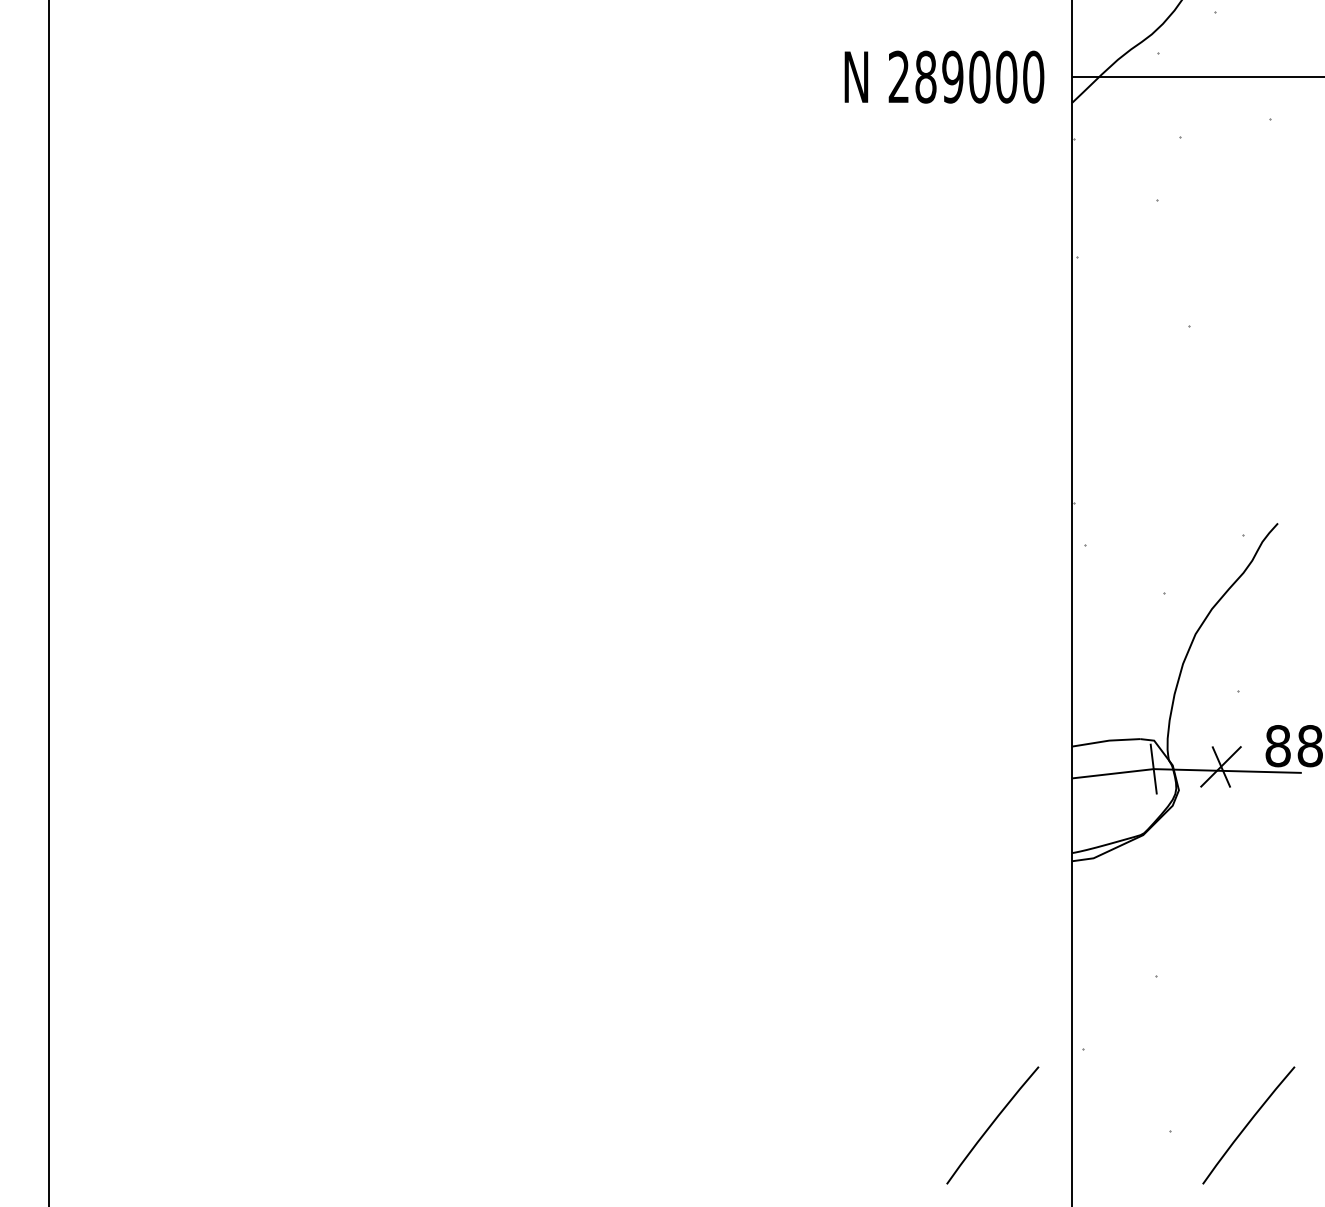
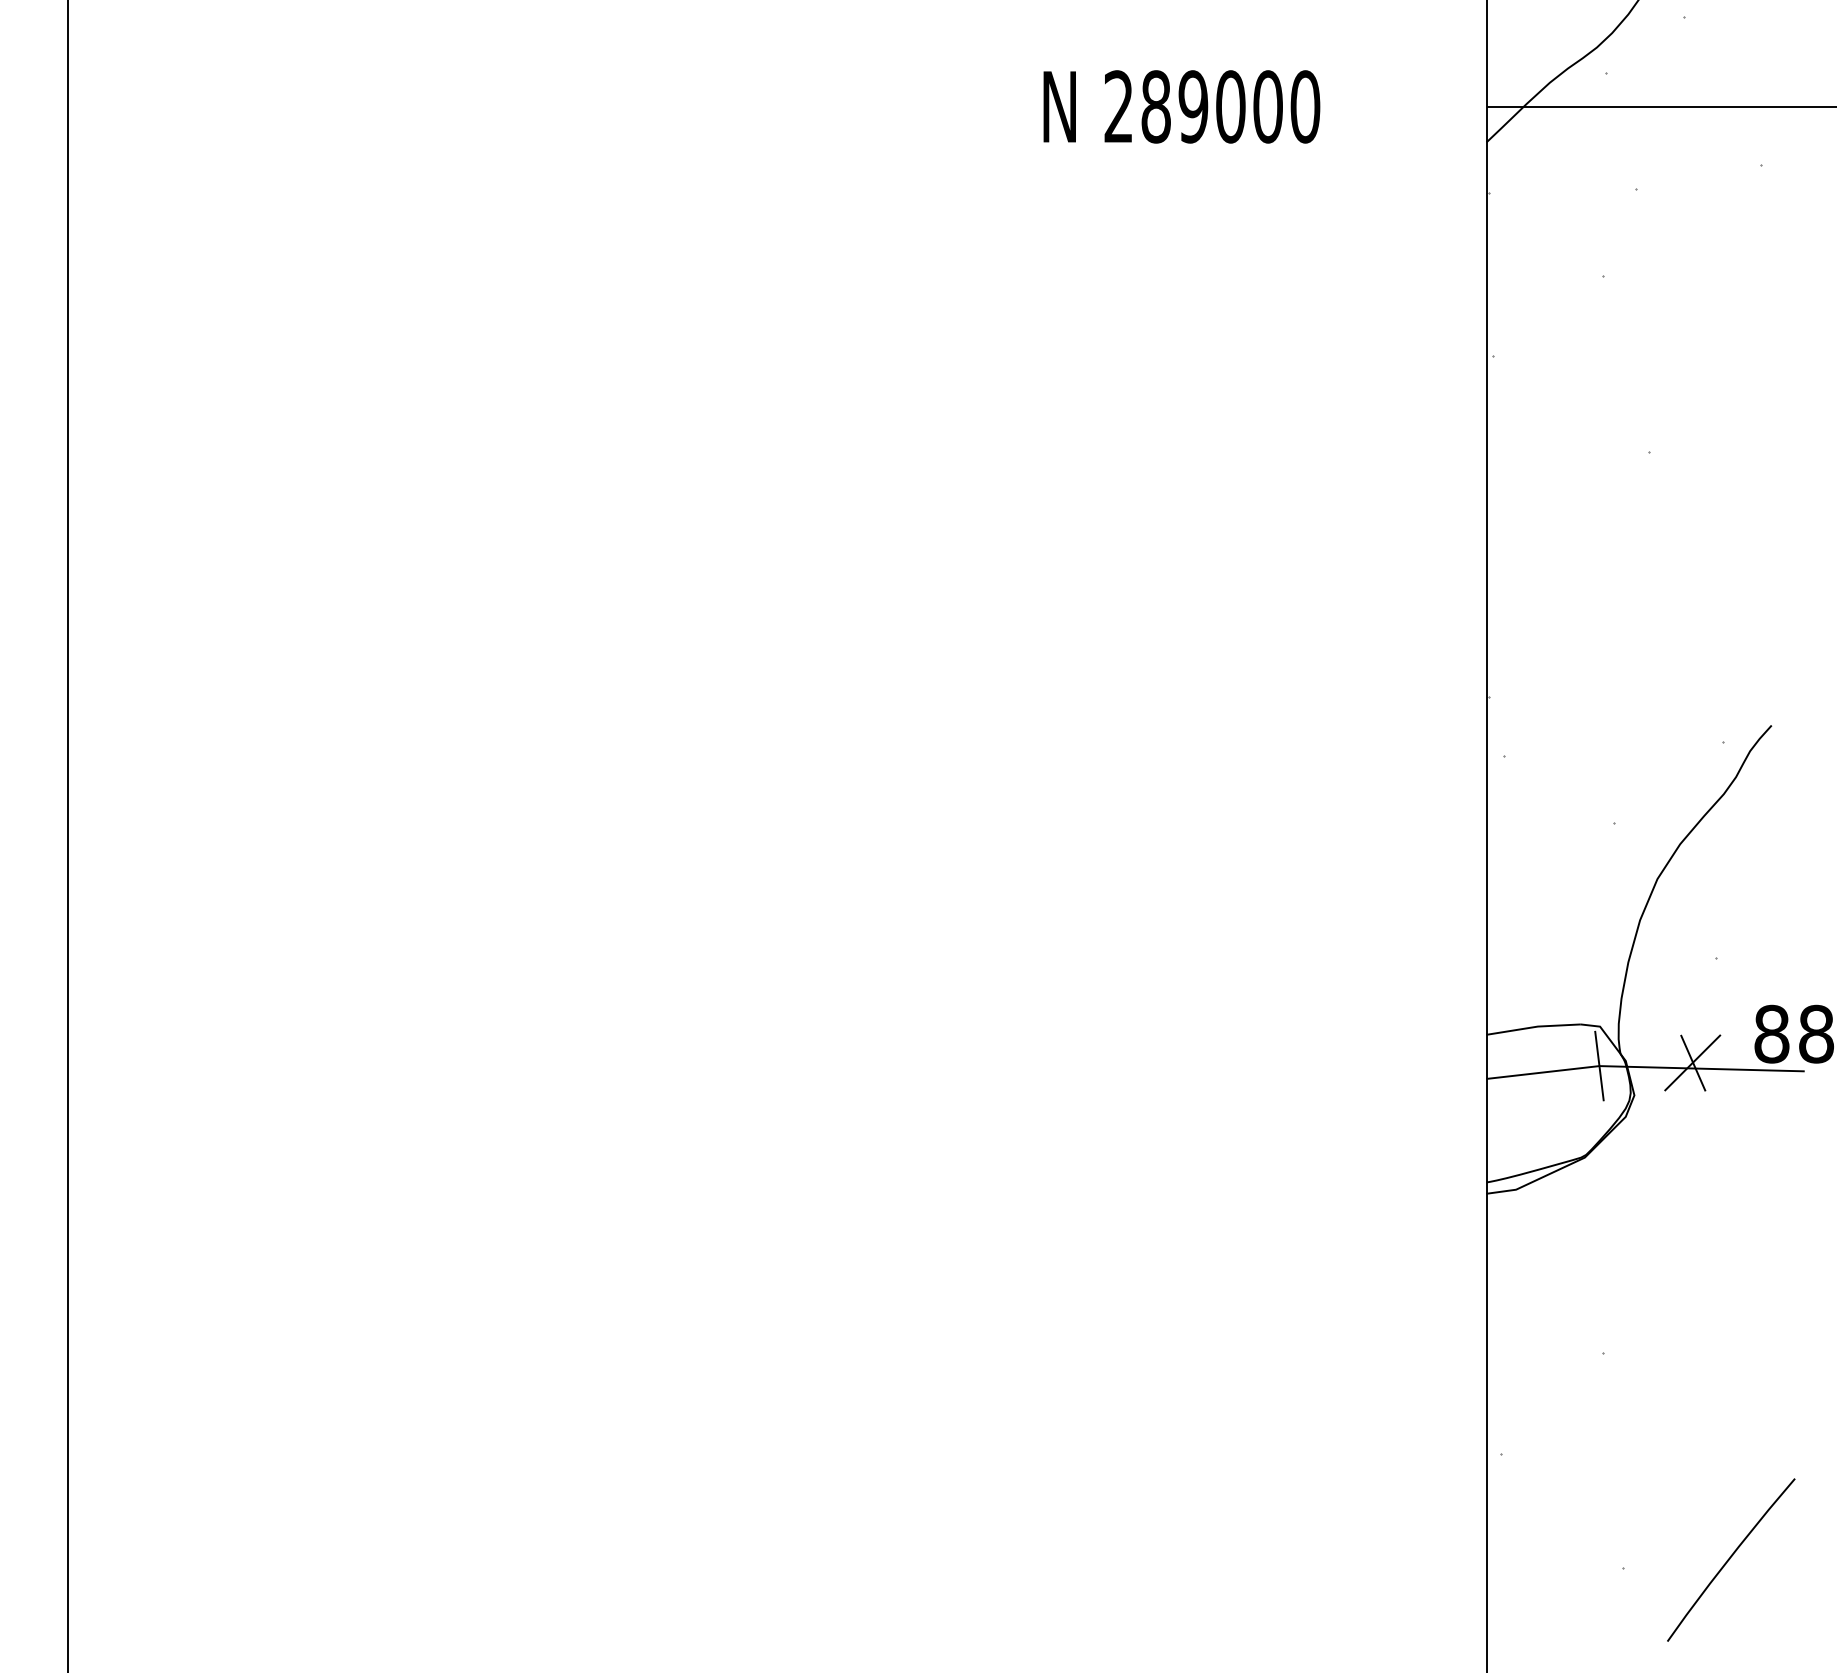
text: (944, 76) -> (1181, 105), moved
curve: (992, 1124) -> (1375, 1558), removed

